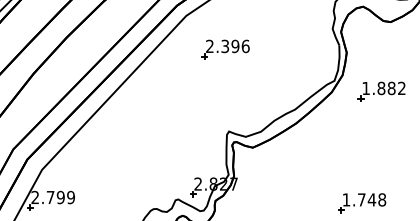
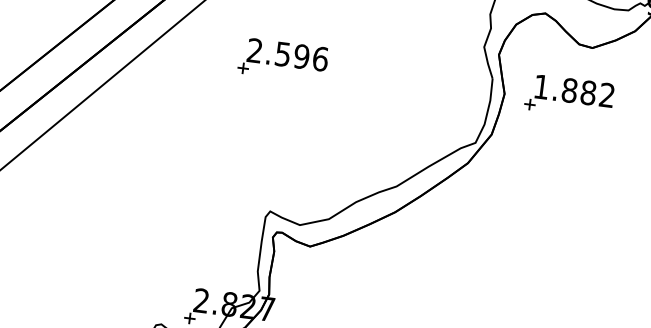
text: (225, 45) -> (283, 52), 2.396 -> 2.596
part: (381, 91) -> (569, 96), moved

